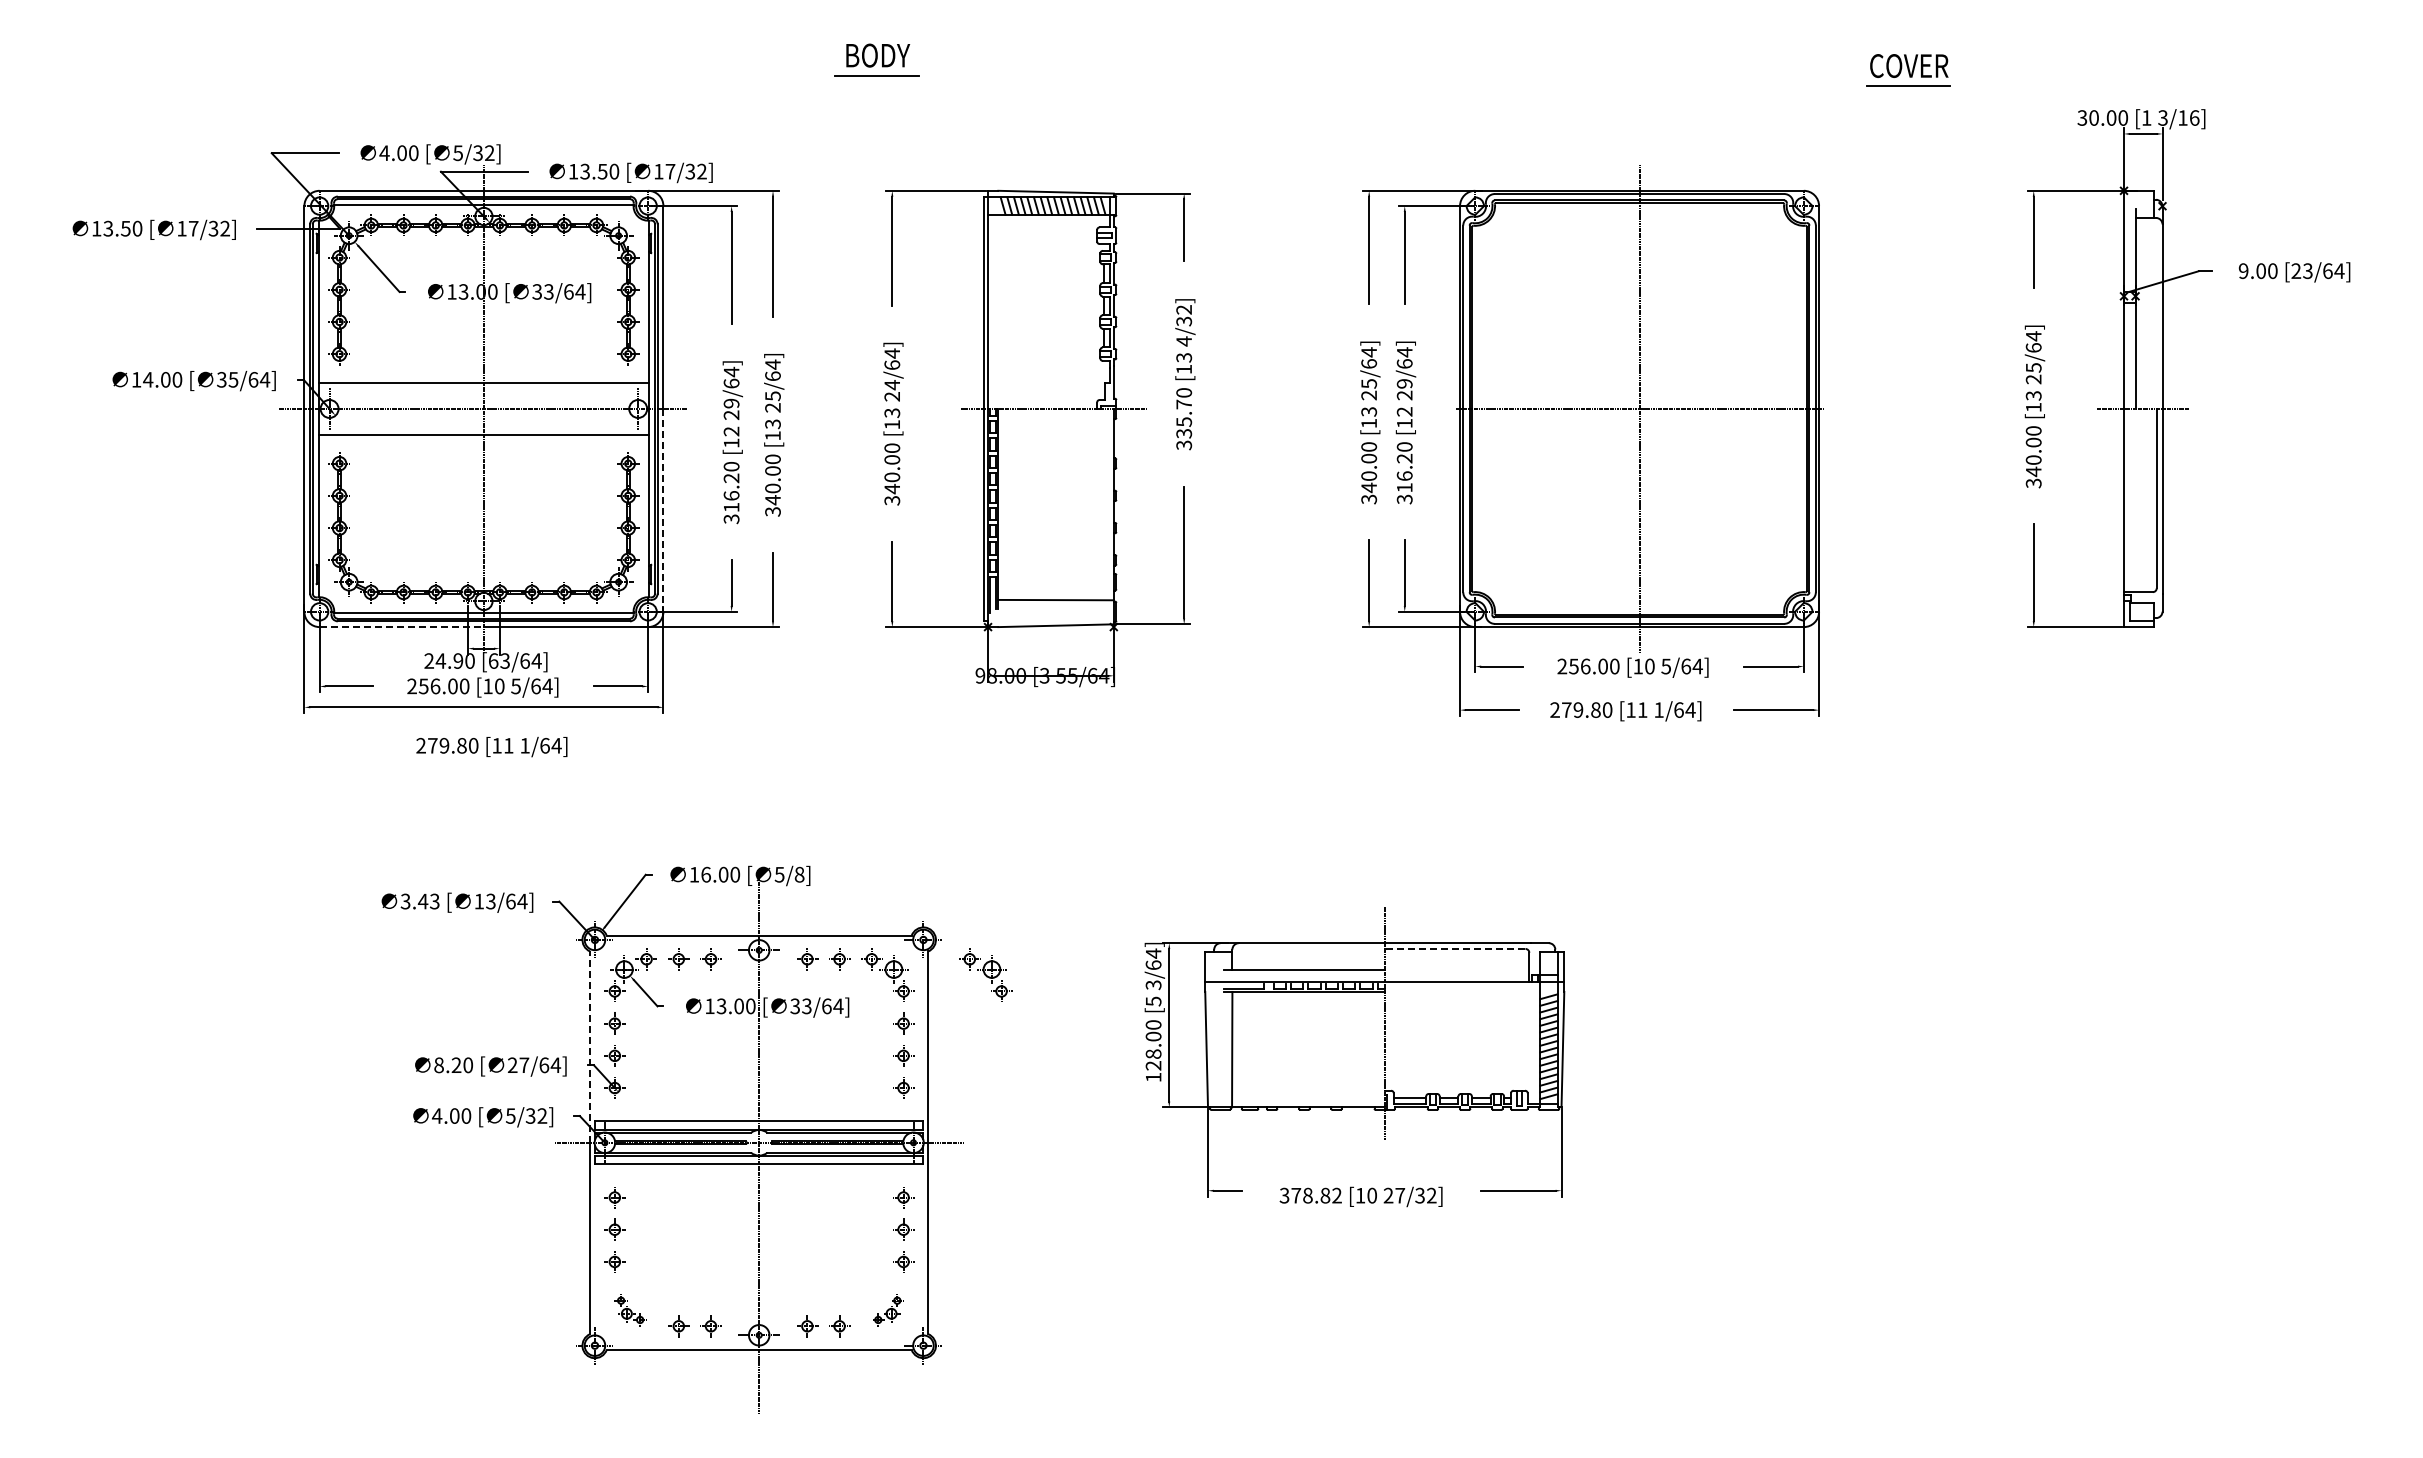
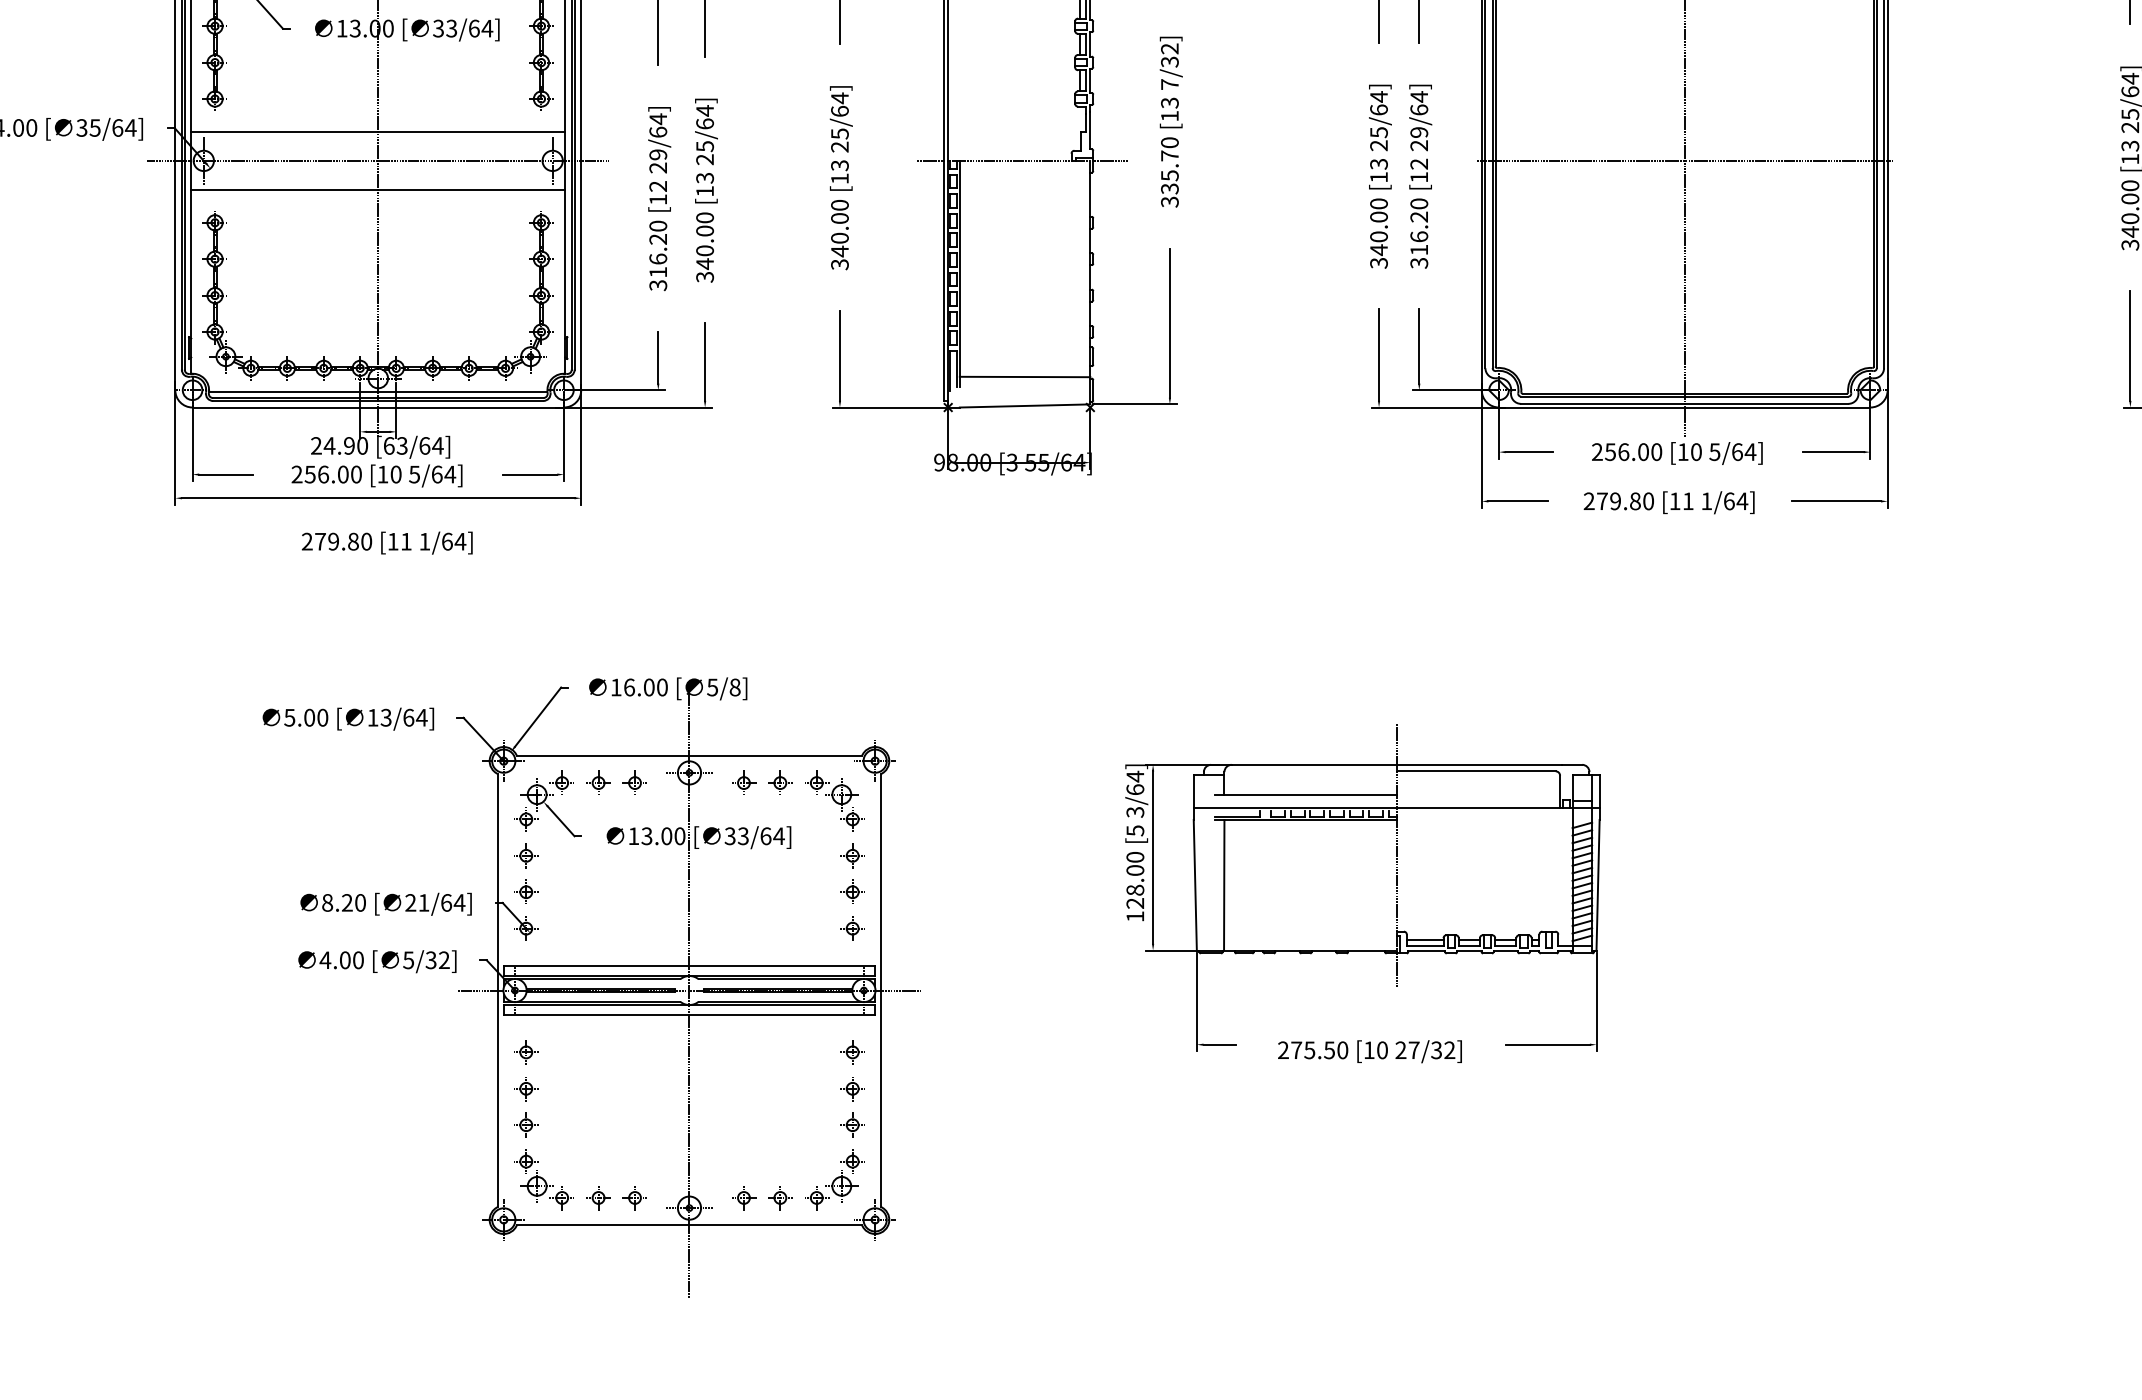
text: (1183, 341) -> (1169, 84), 4/32] -> 7/32]
text: (892, 385) -> (840, 134), 24/64] -> 25/64]
line: (663, 510) -> (581, 275), dashed -> solid
line: (402, 627) -> (286, 407), dashed -> solid
text: (420, 901) -> (306, 717), 3.43 -> 5.00
line: (1454, 948) -> (1475, 770), dashed -> solid
part: (985, 974) -> (945, 800), removed
line: (590, 1047) -> (498, 882), dashed -> solid
text: (524, 1064) -> (424, 901), 27/64] -> 21/64]
text: (1310, 1195) -> (1312, 1050), 378.82 -> 275.50
part: (630, 1310) -> (543, 1180), size x1.67
part: (887, 1310) -> (834, 1180), size x1.67

